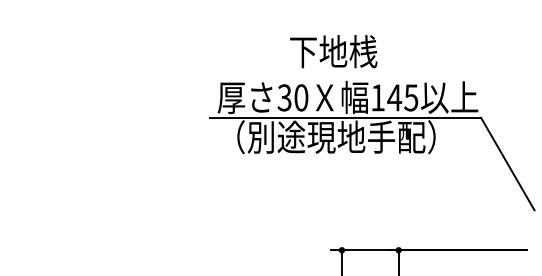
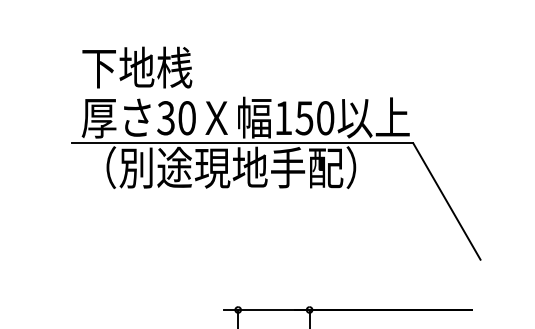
text: (333, 51) -> (136, 67), moved
text: (402, 97) -> (314, 117), 145 -> 150

